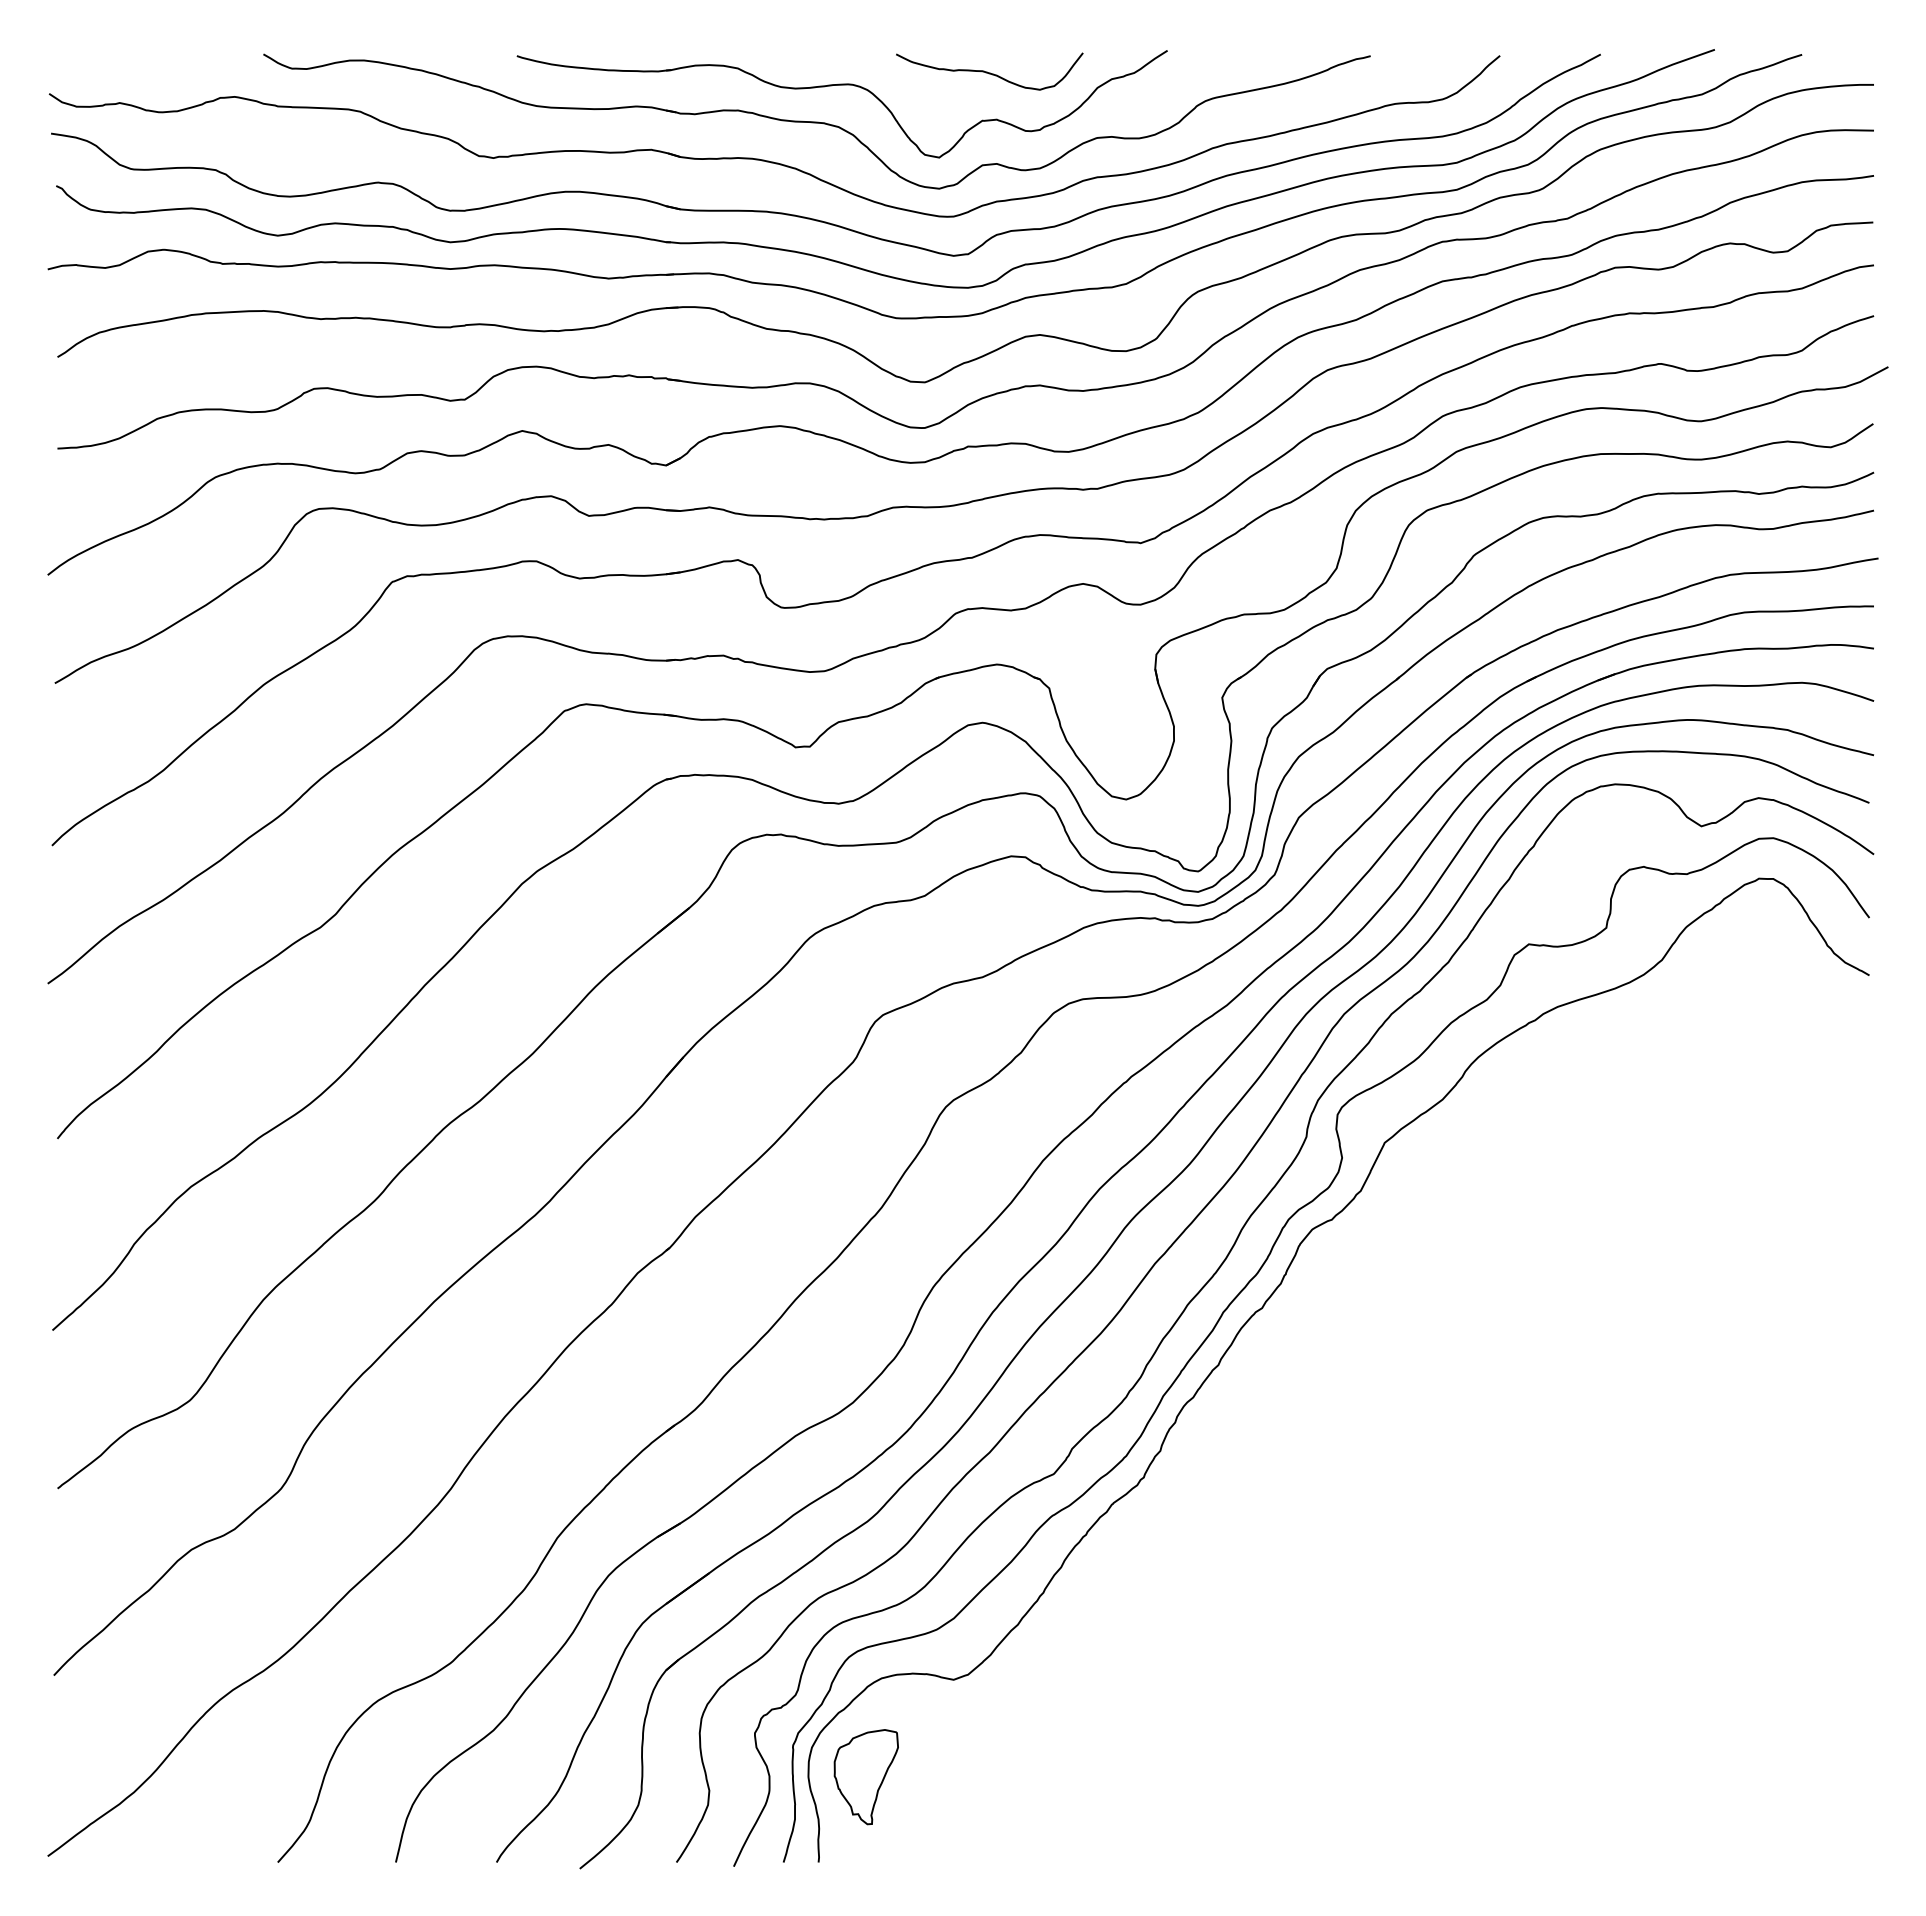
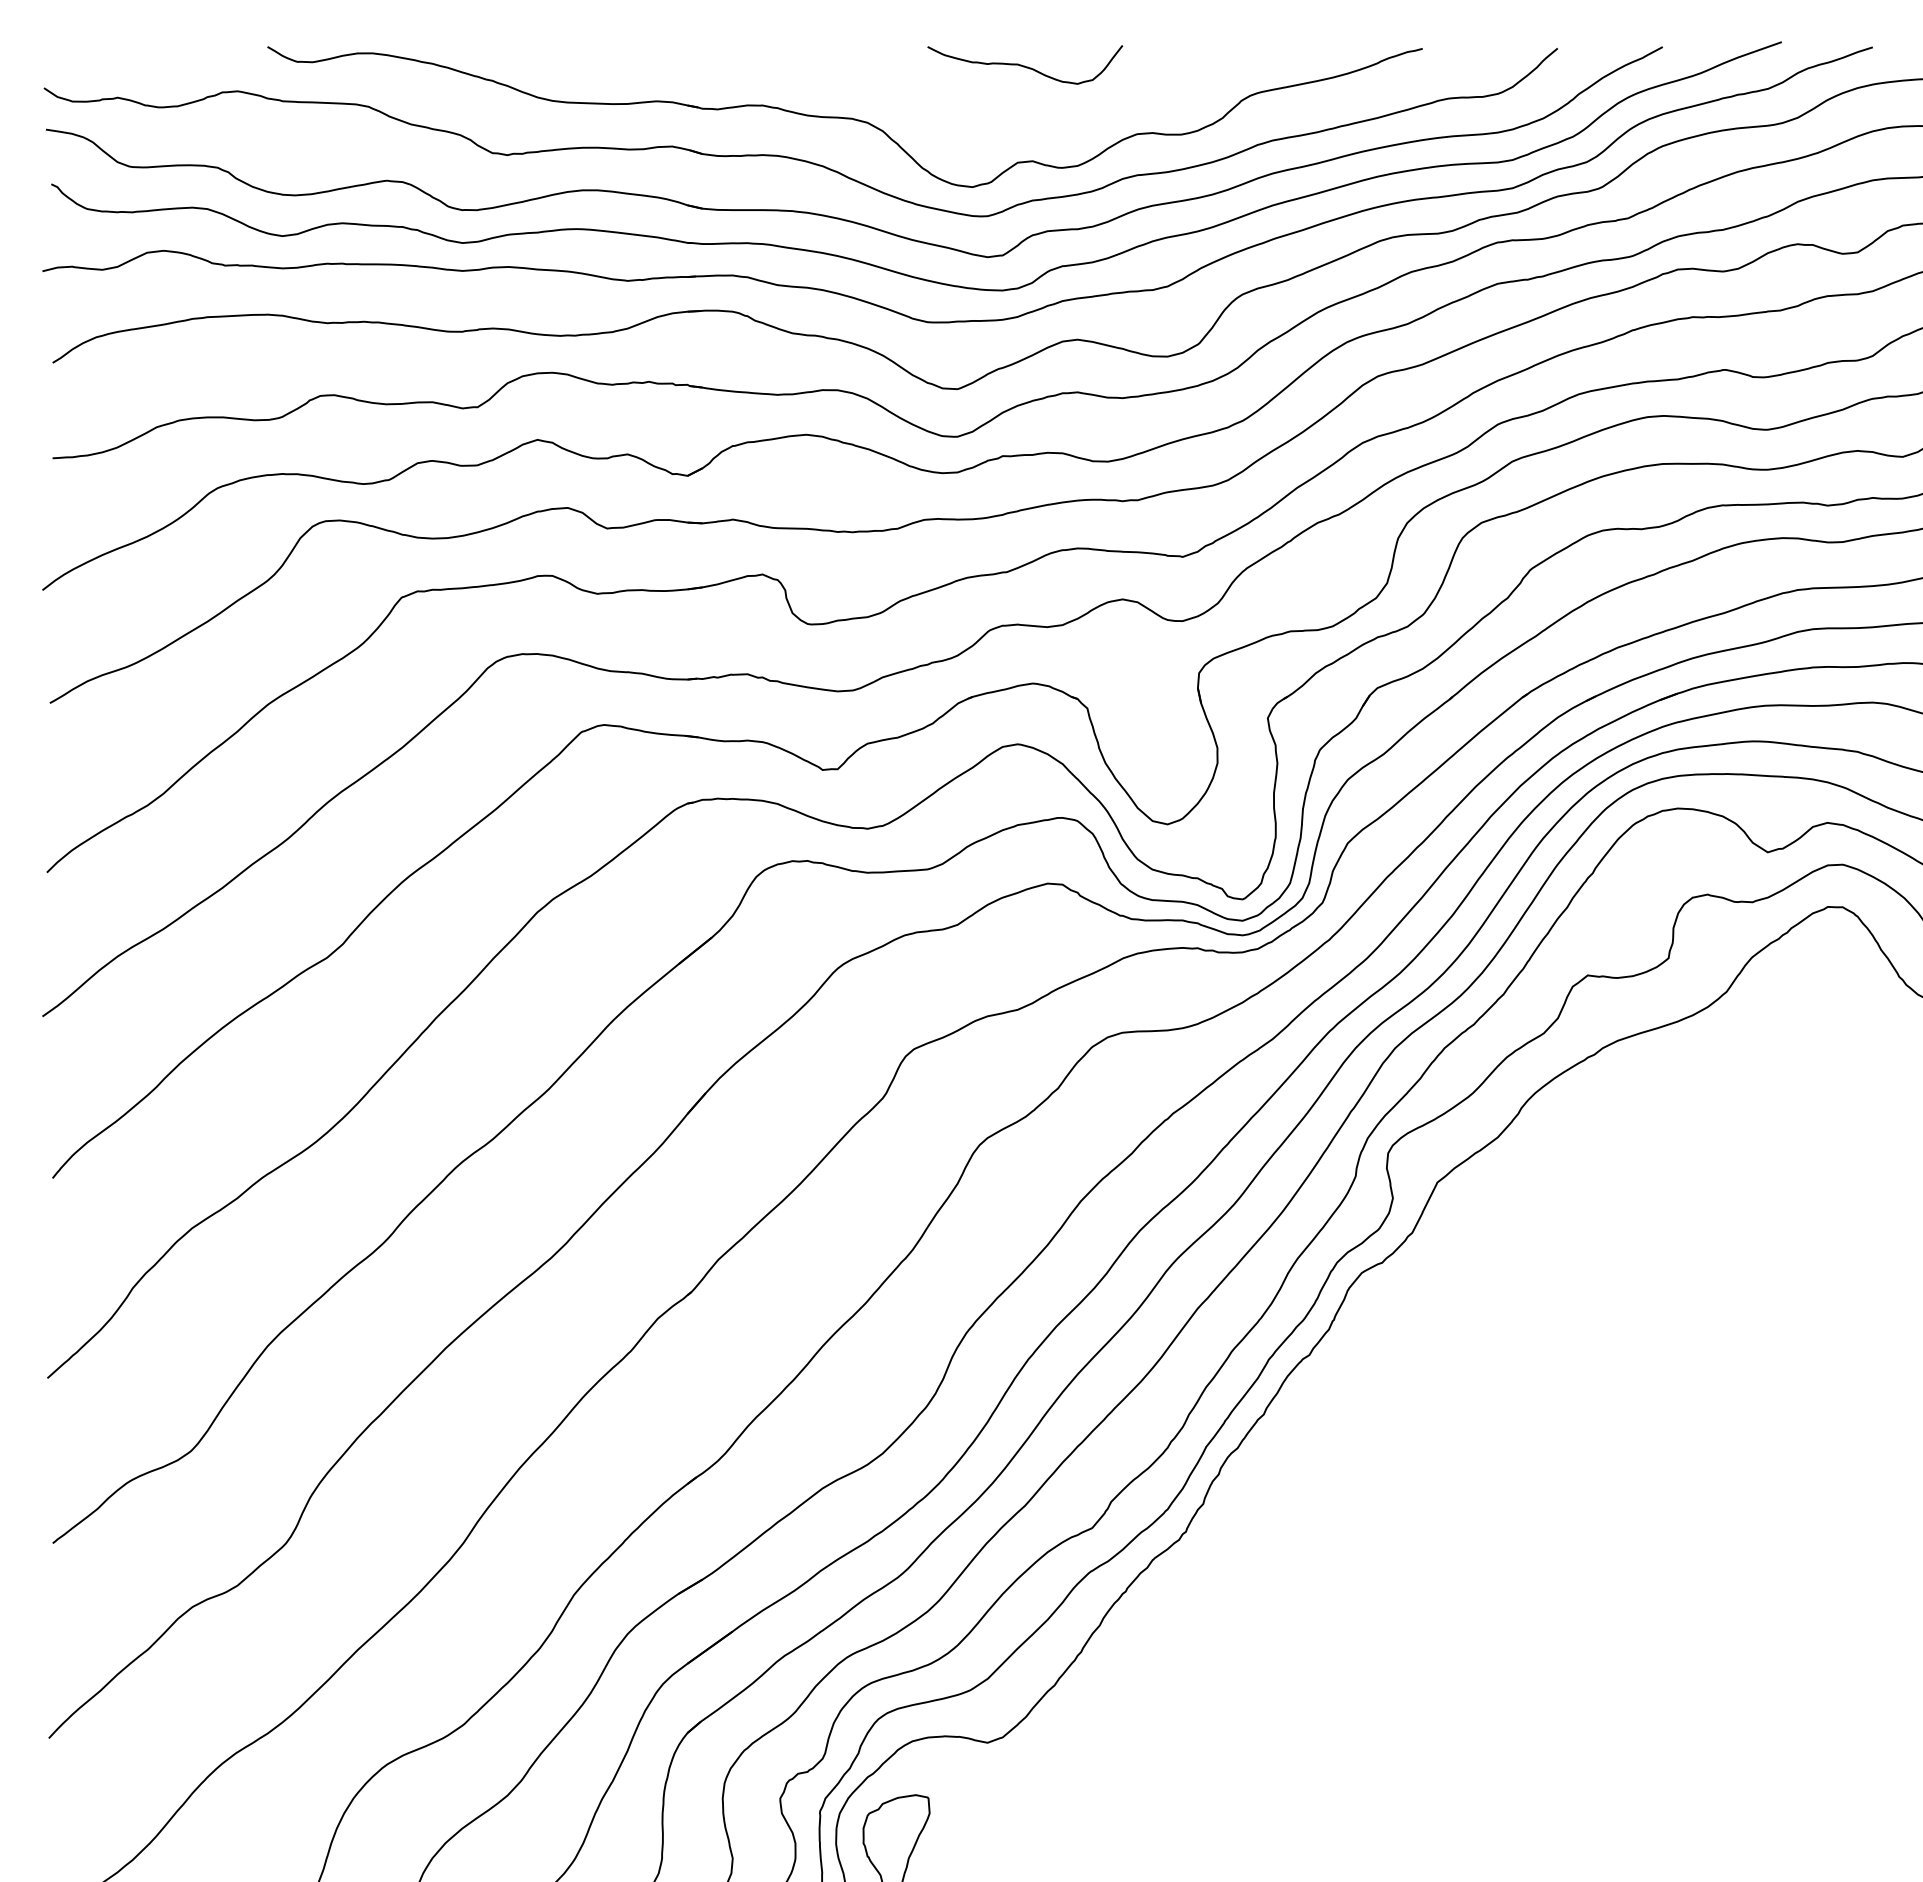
part: (841, 85) -> (870, 79), removed

